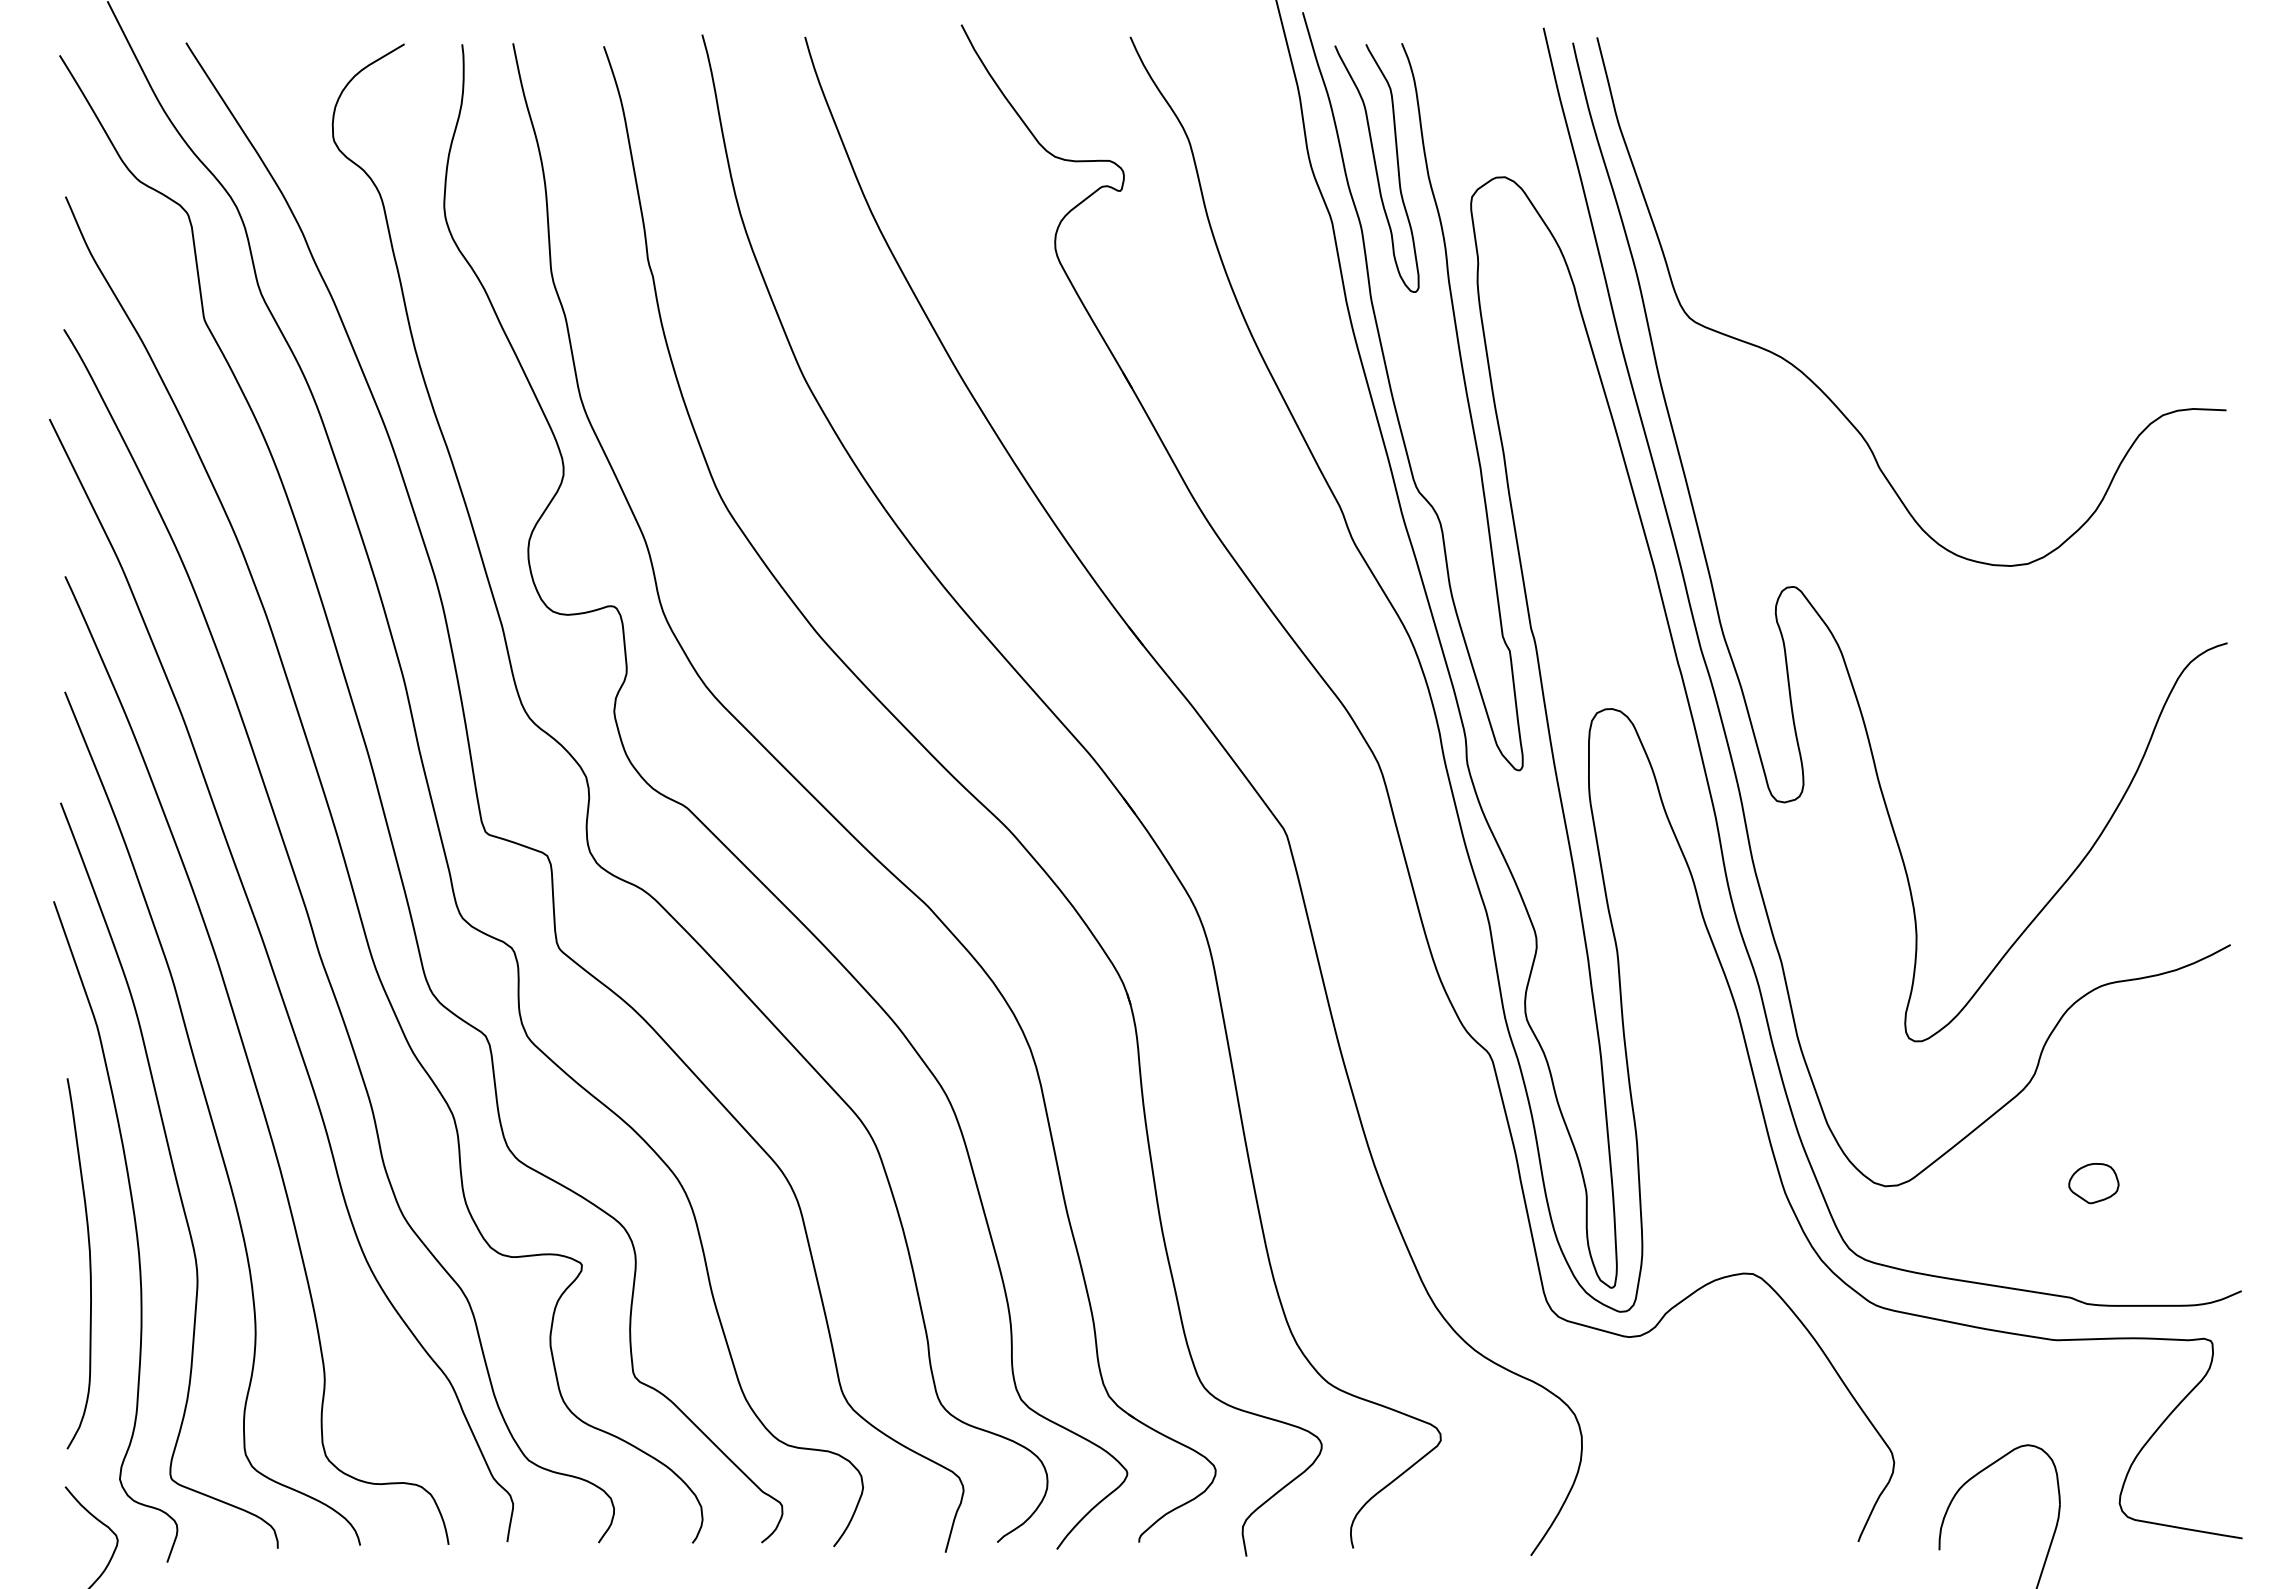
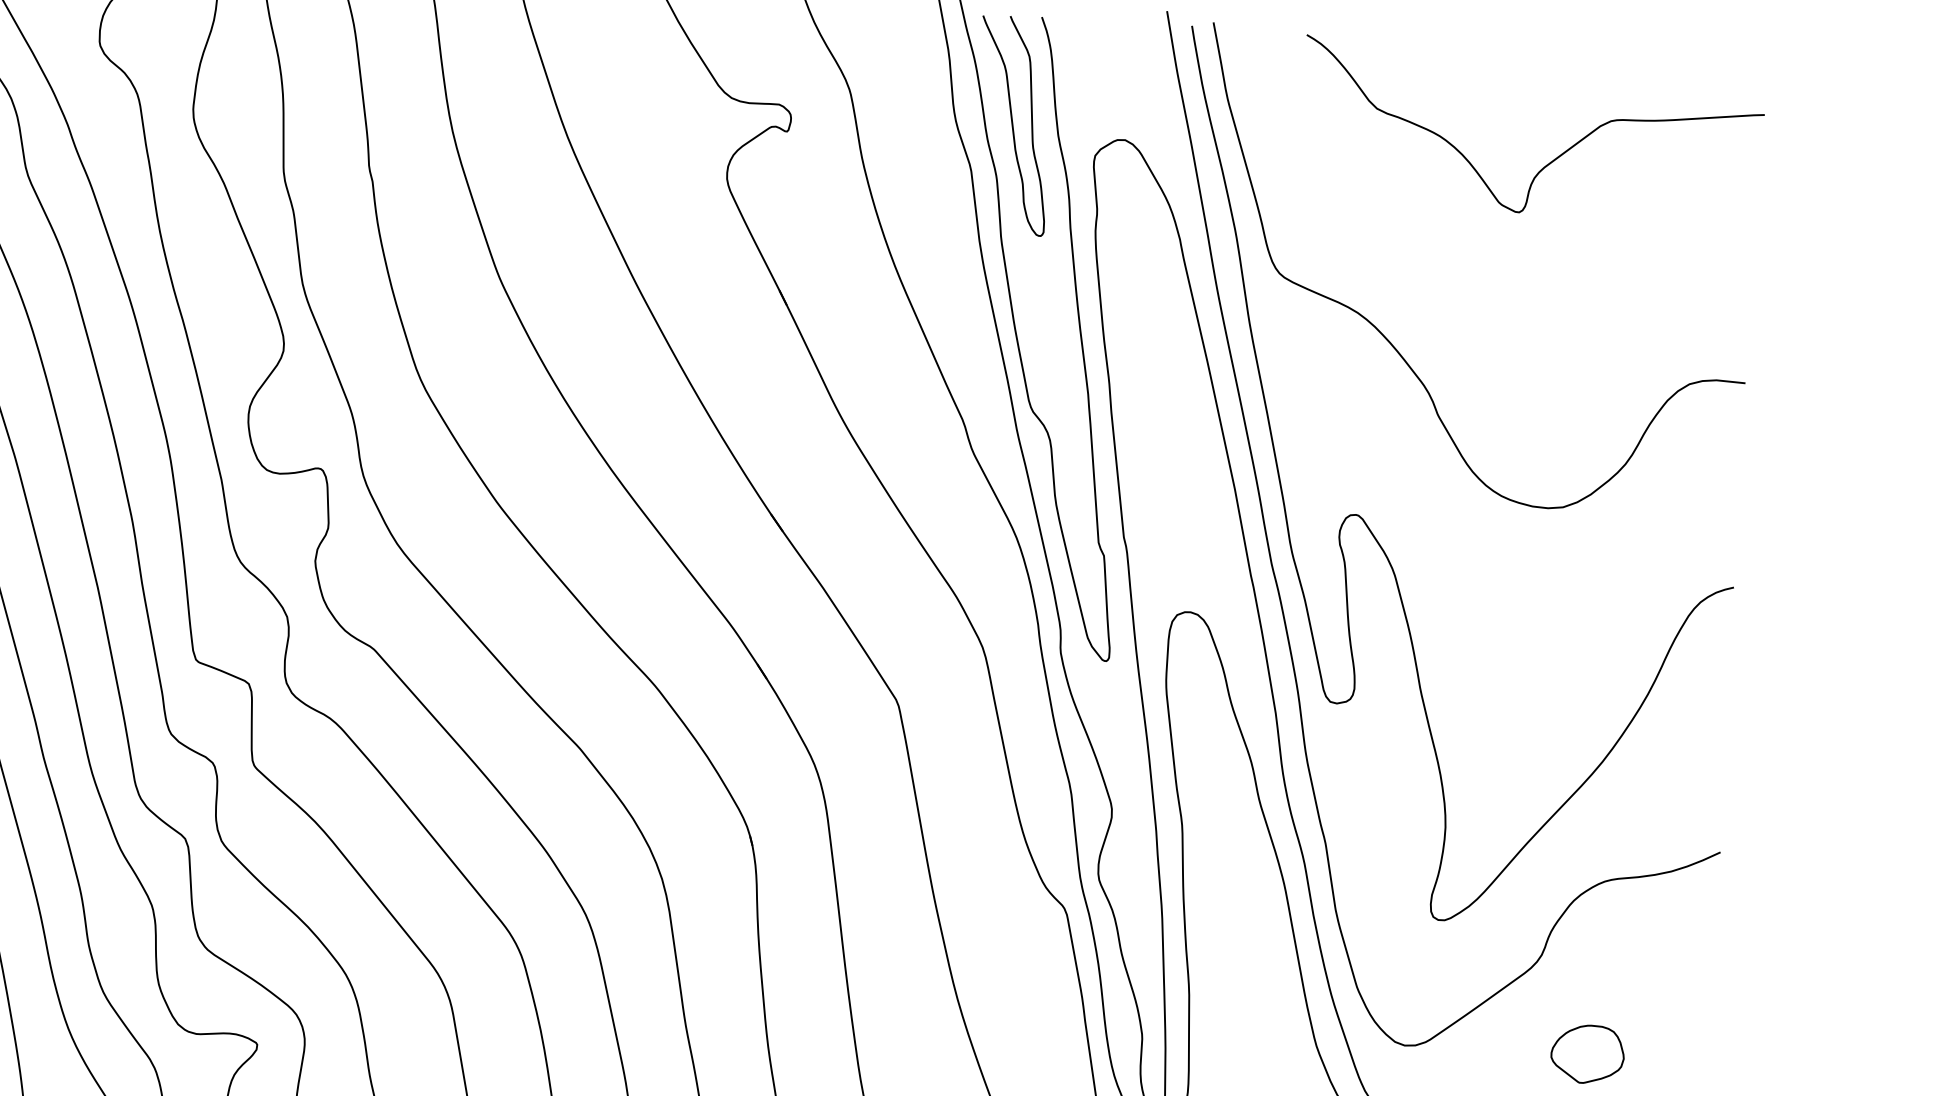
curve: (1991, 170) -> (1552, 160), added
part: (2093, 1183) -> (1587, 1054), size x1.67

